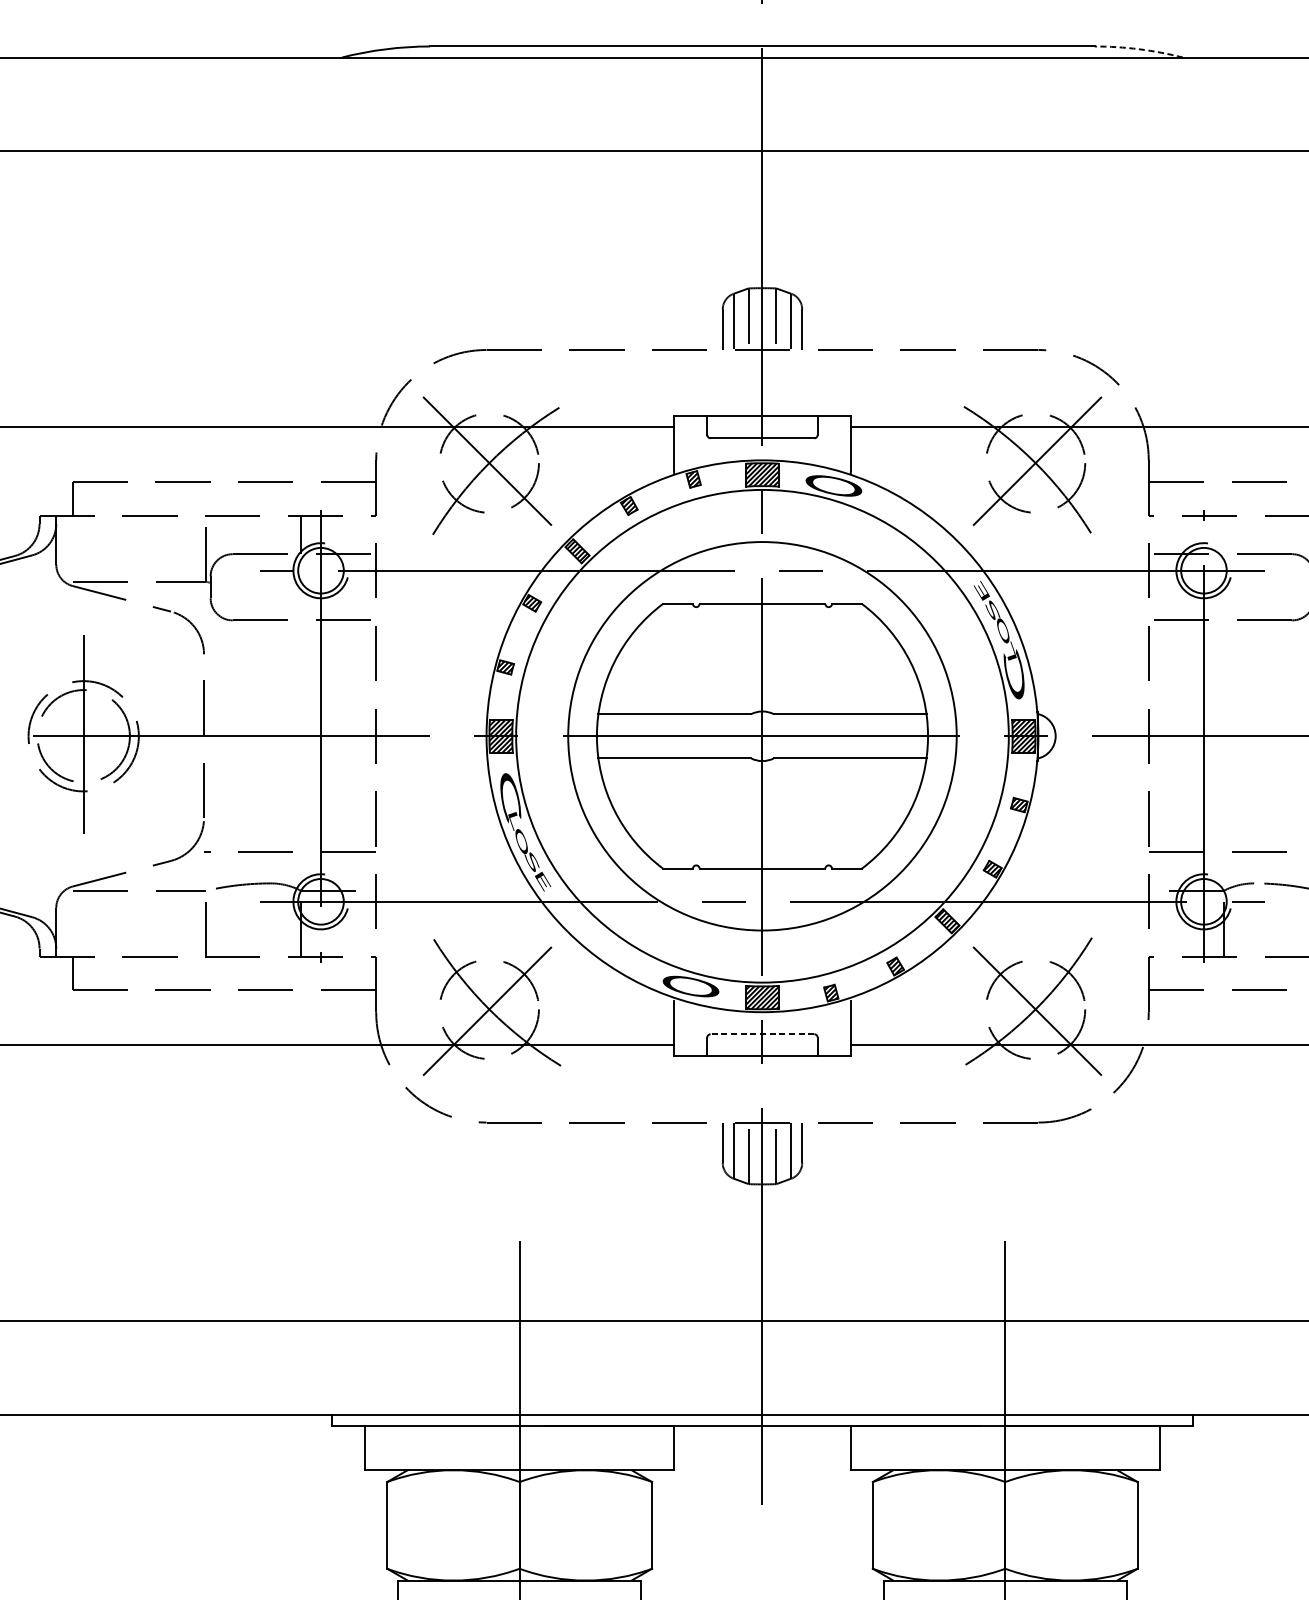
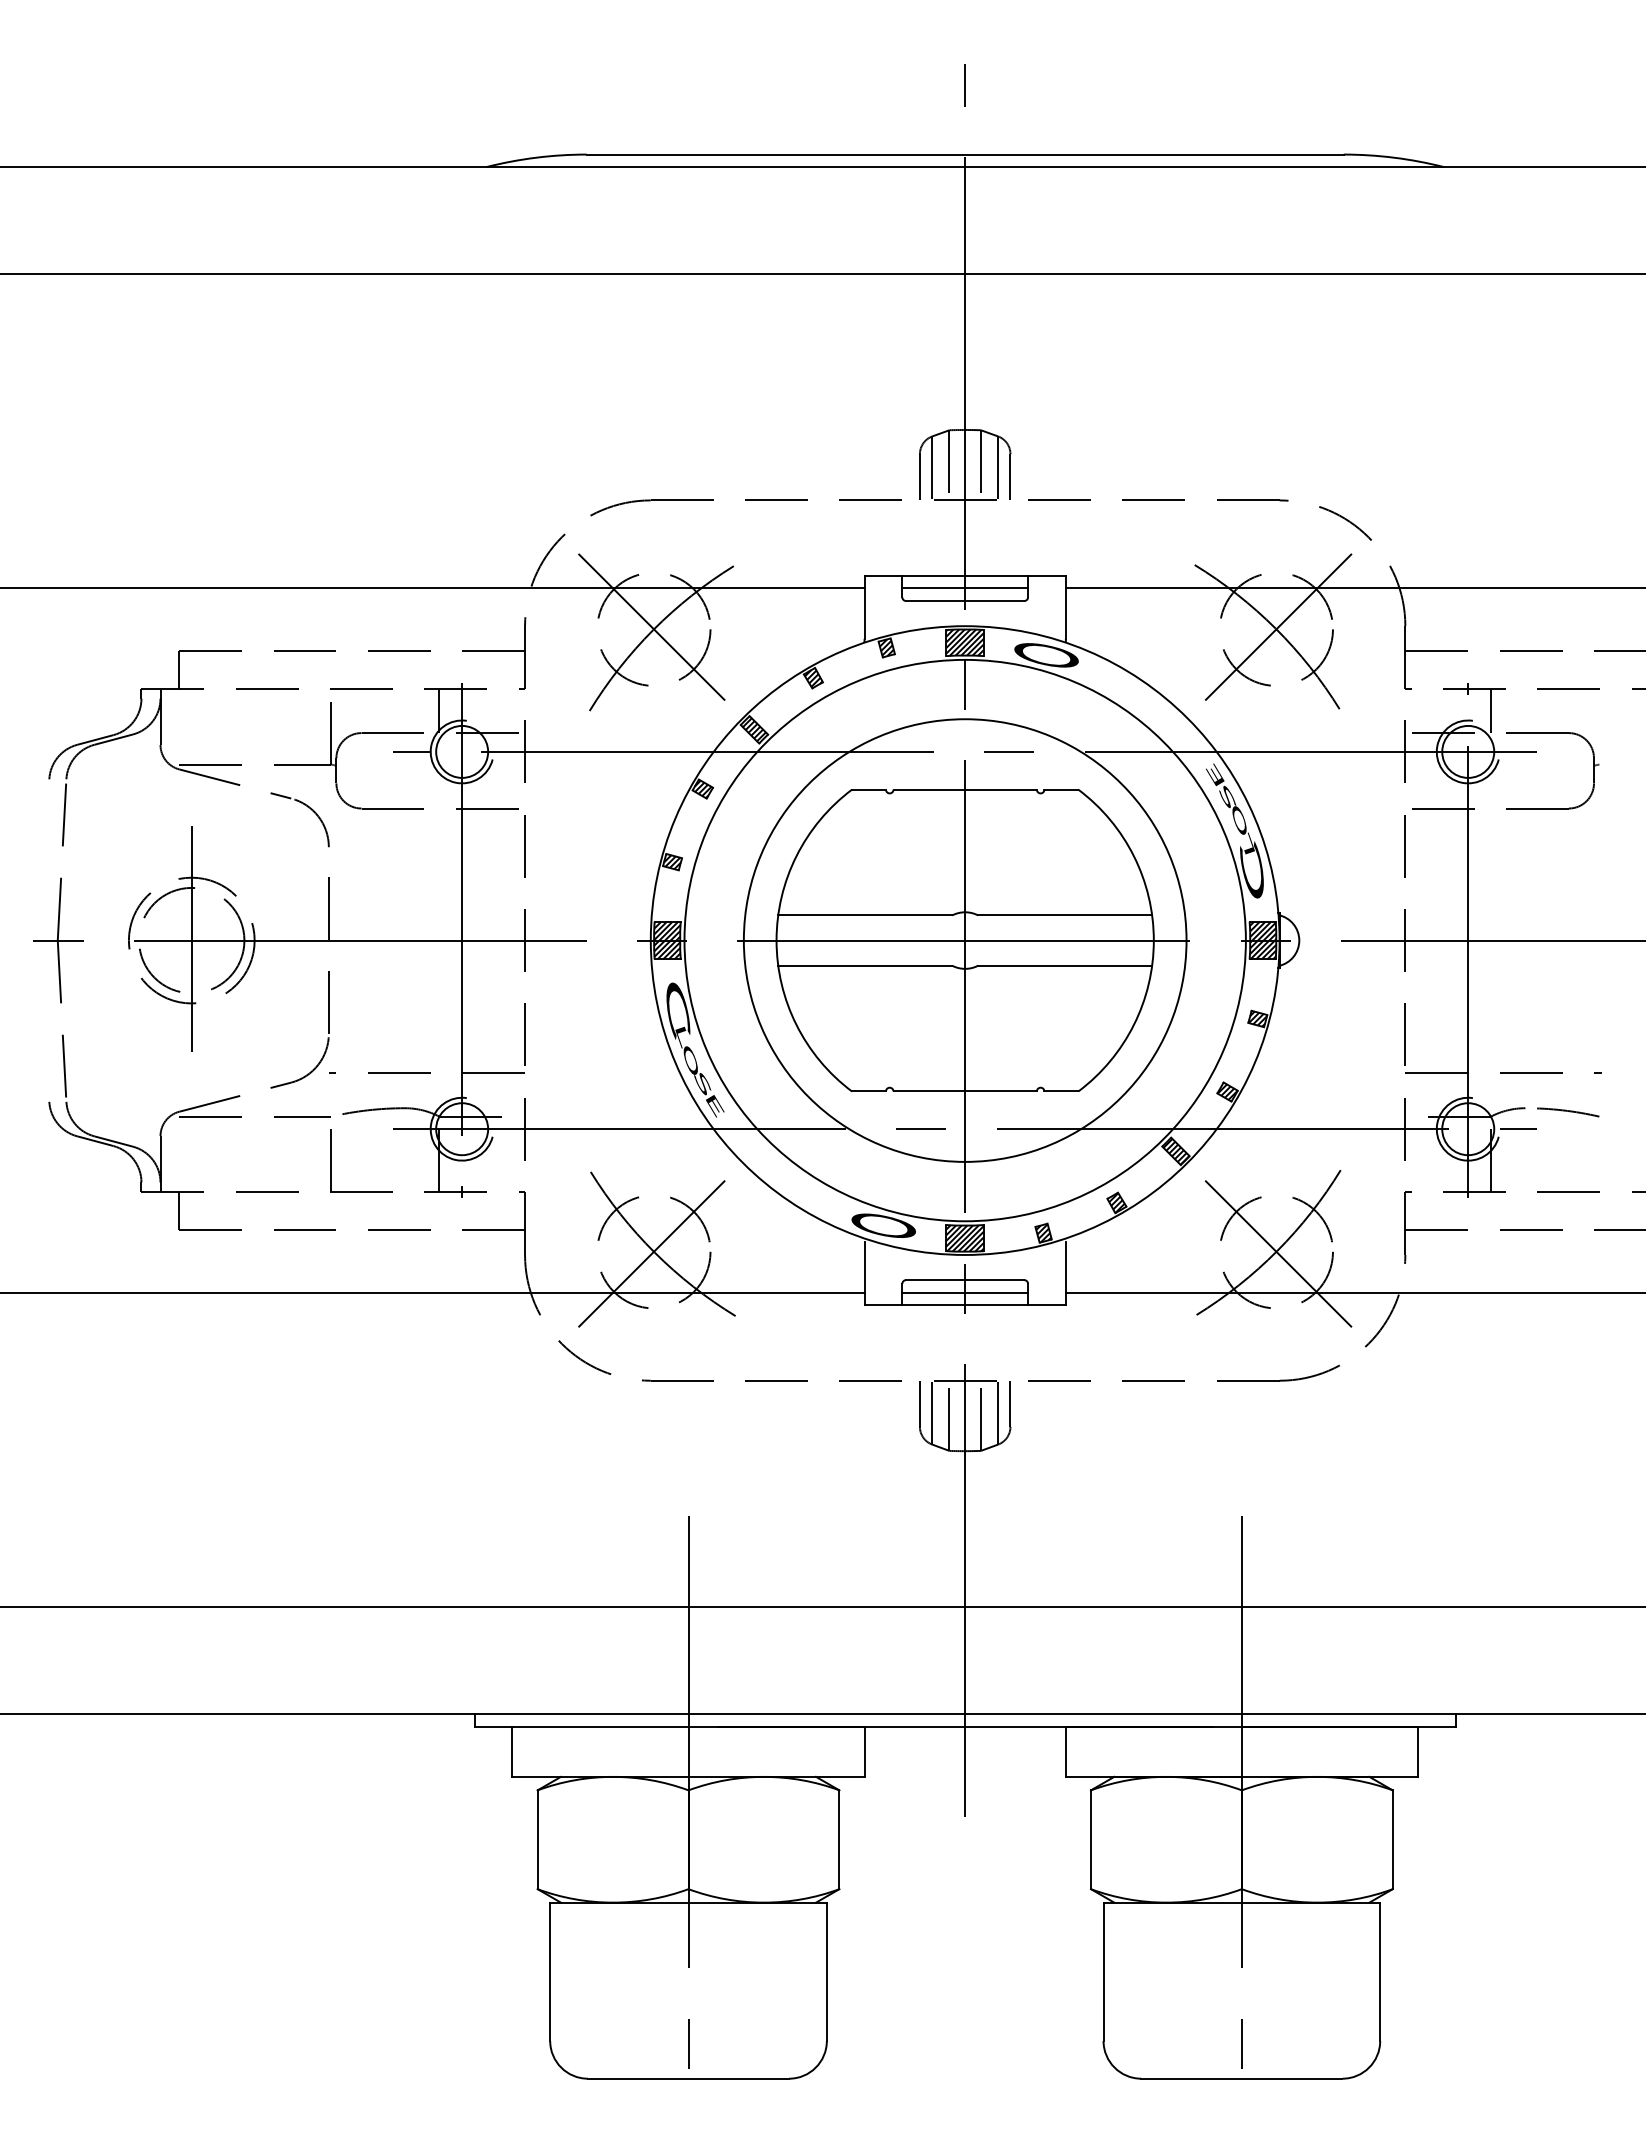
arc: (1139, 49) -> (1394, 157), dashed -> solid
line: (762, 427) -> (965, 588), added
line: (1223, 535) -> (1490, 711), added
line: (761, 1034) -> (964, 1280), dashed -> solid
line: (762, 1045) -> (965, 1292), added

